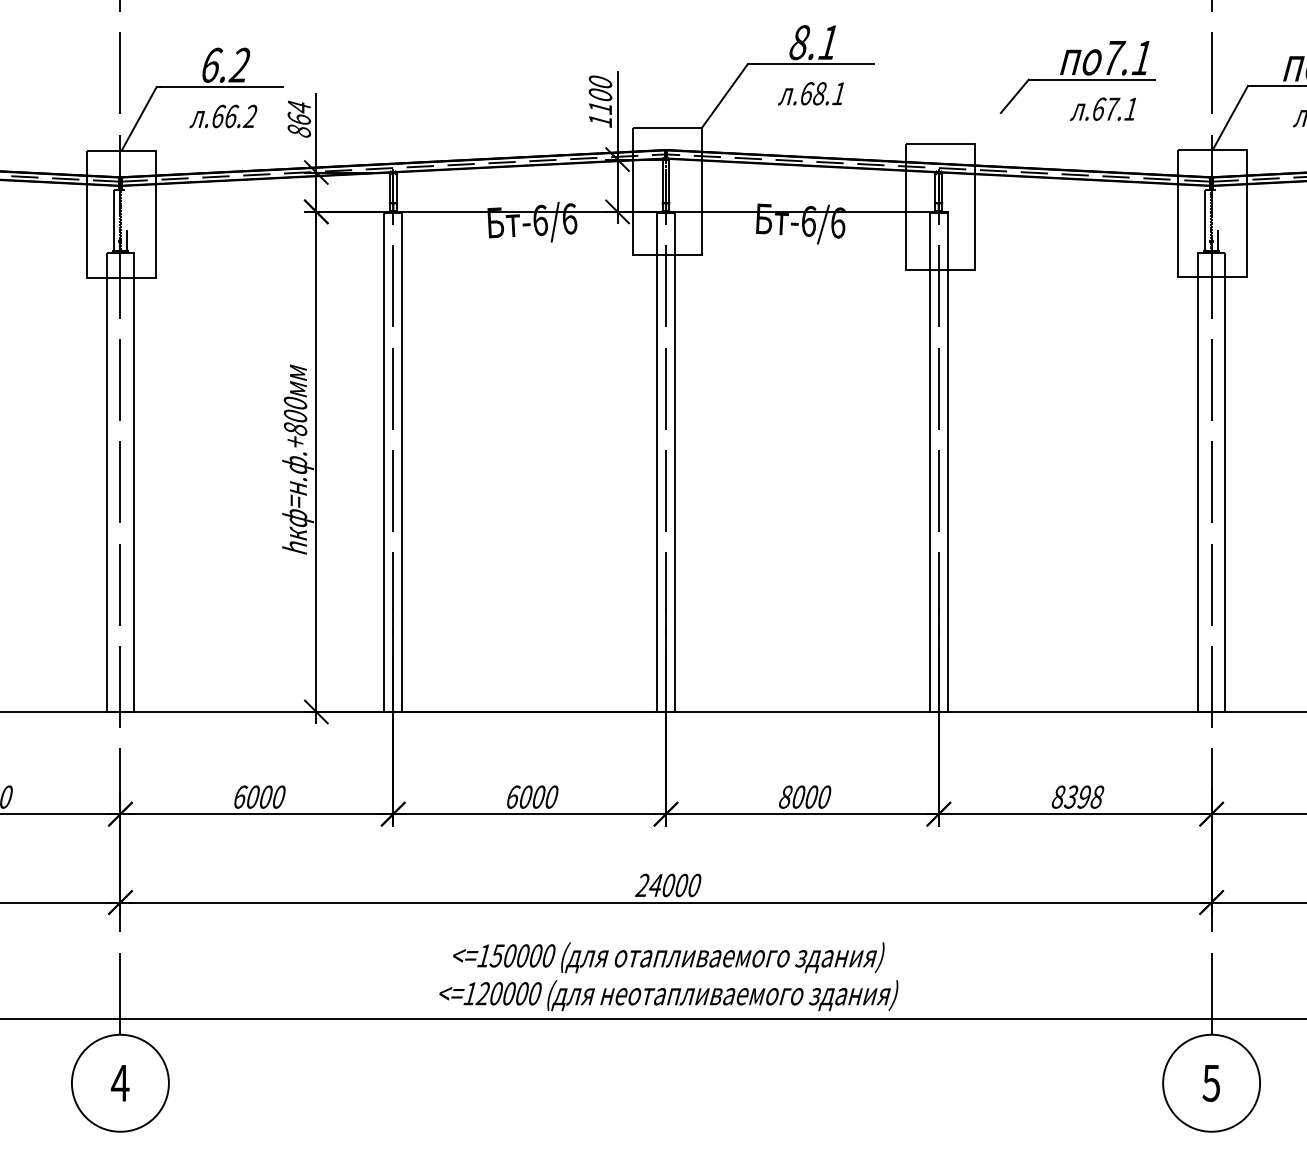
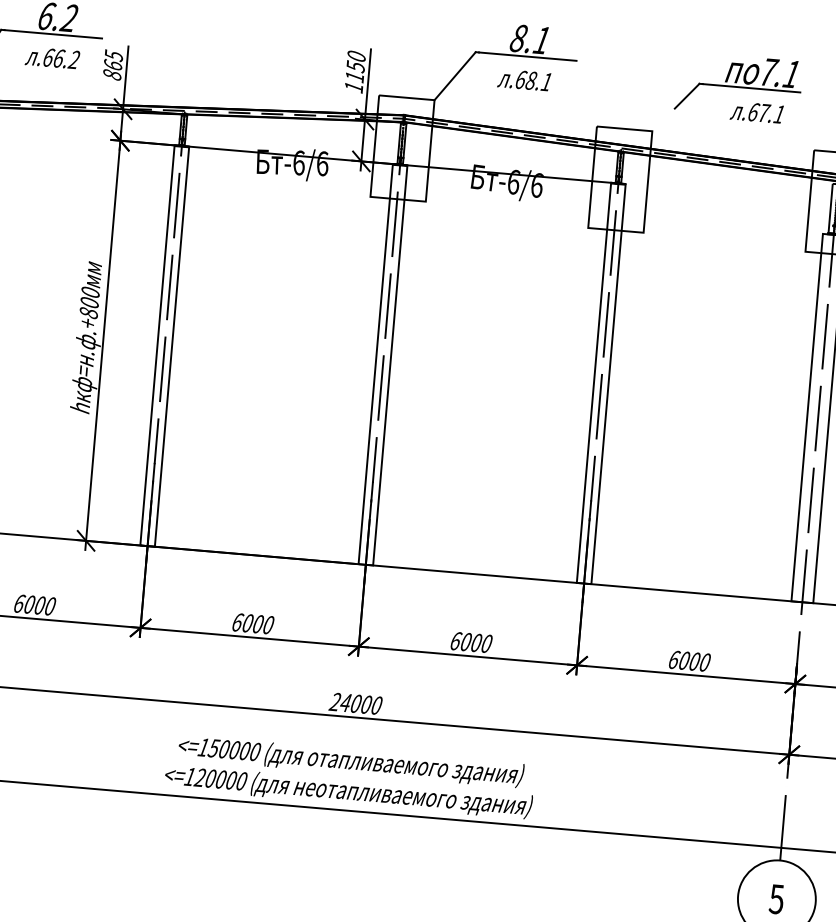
text: (600, 94) -> (355, 66), 1100 -> 1150
text: (299, 106) -> (114, 55), 864 -> 865
text: (786, 796) -> (456, 640), 8000 -> 6000
text: (1077, 796) -> (689, 660), 8398 -> 6000

